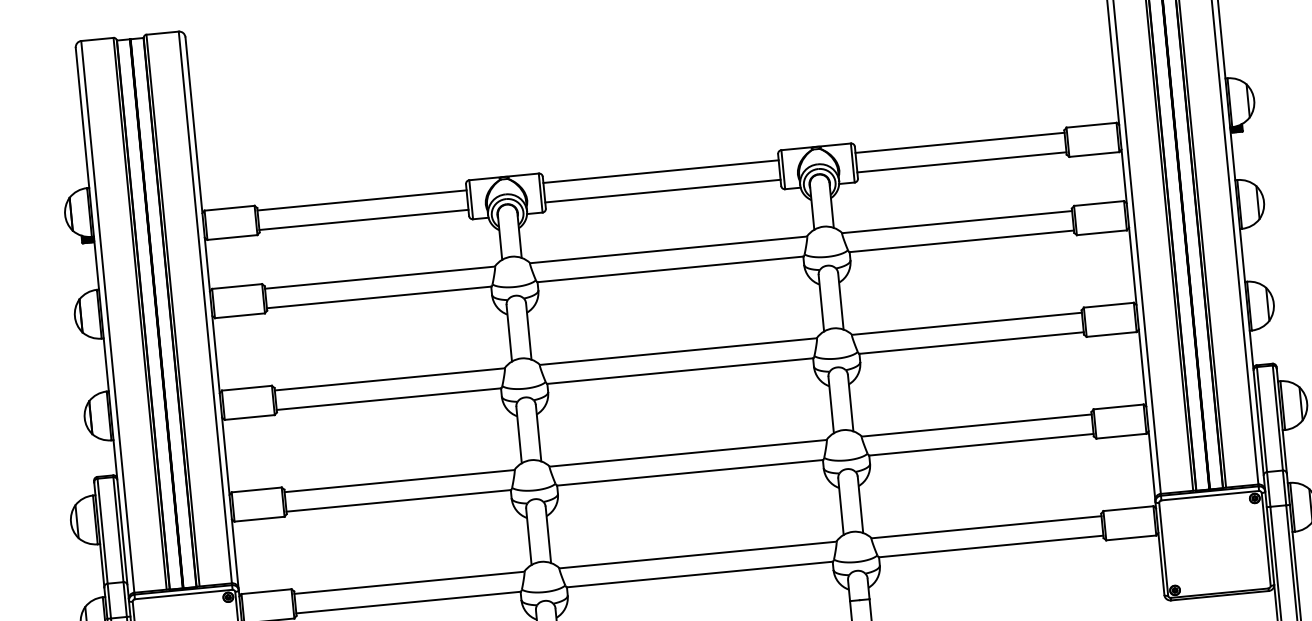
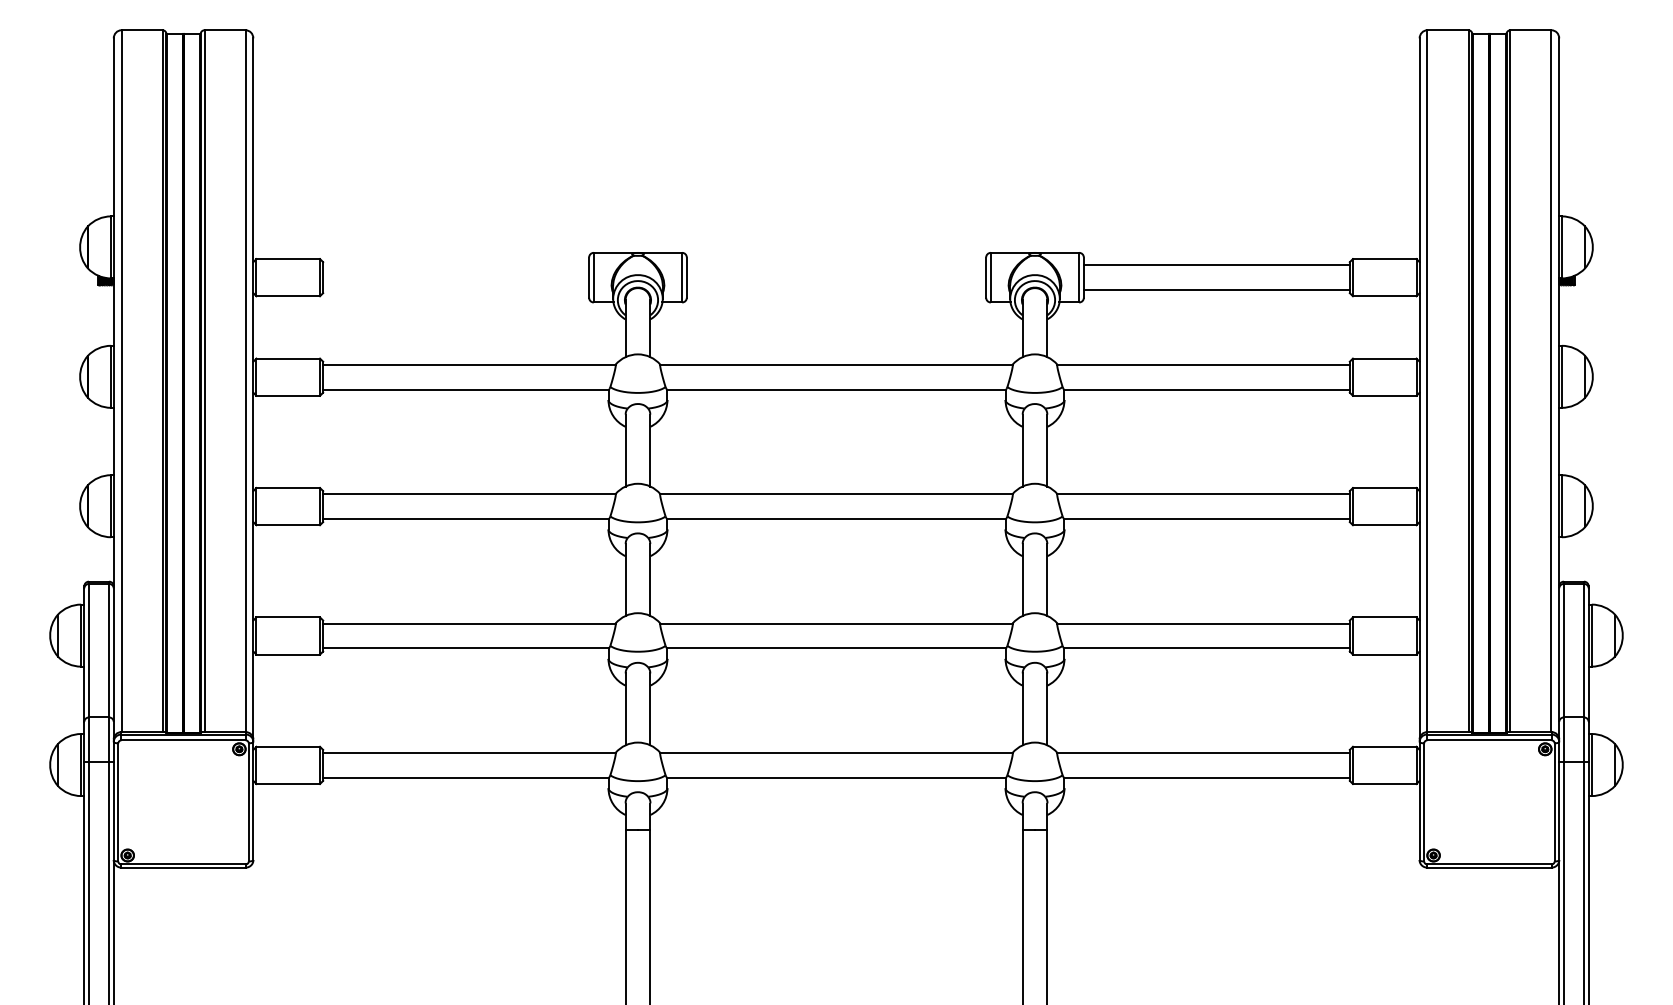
line: (661, 171) -> (836, 265), removed
line: (662, 191) -> (836, 290), removed
line: (362, 200) -> (456, 265), removed
line: (364, 220) -> (456, 290), removed

